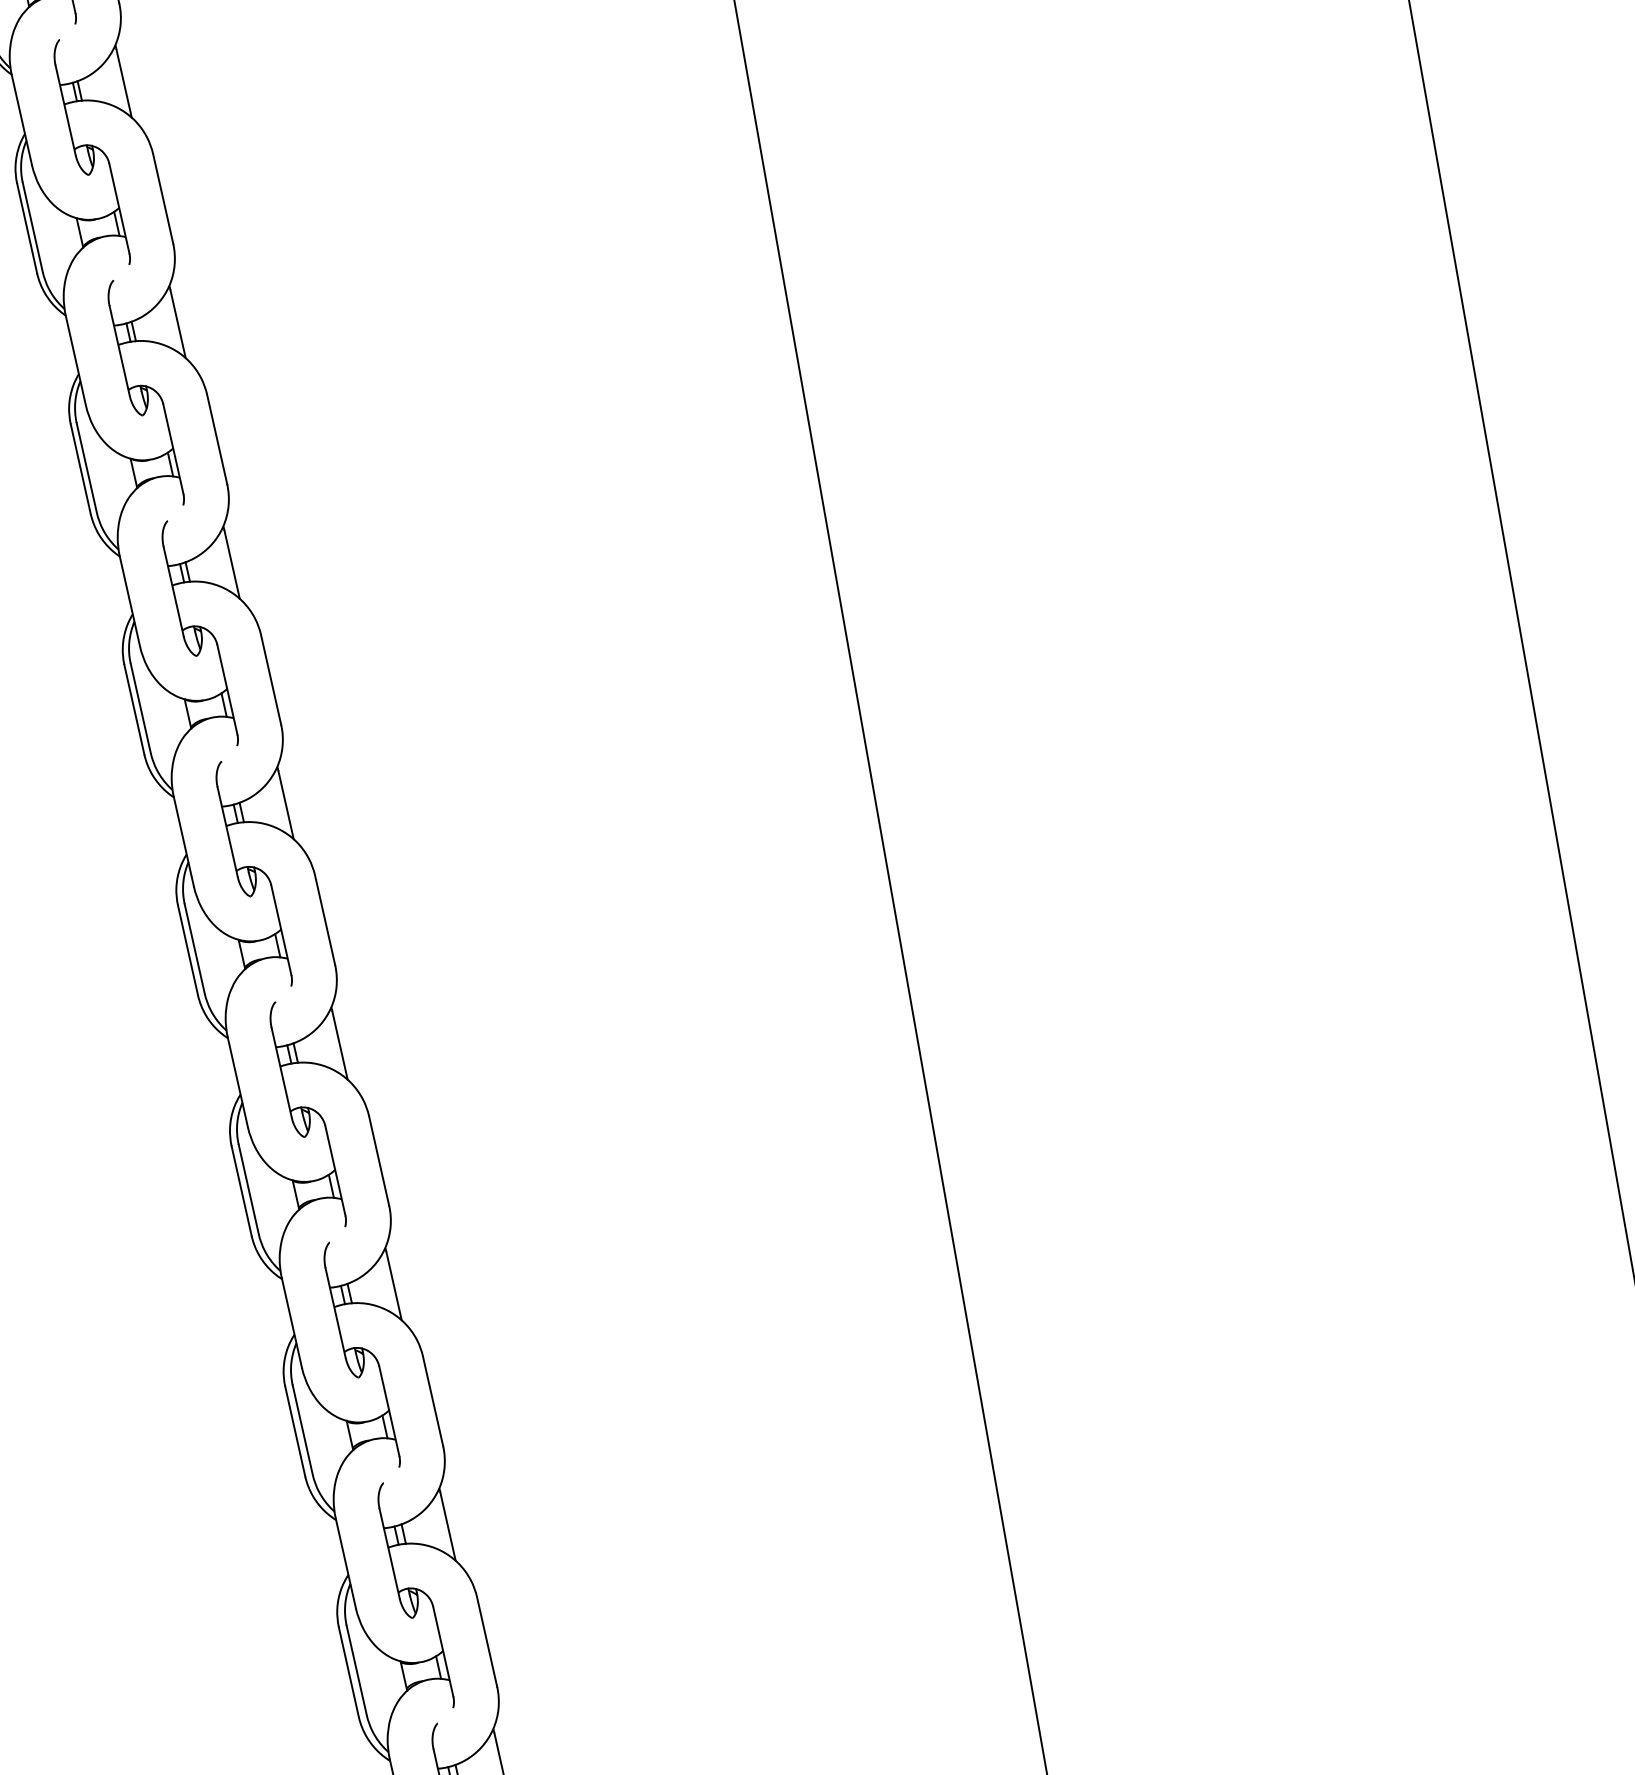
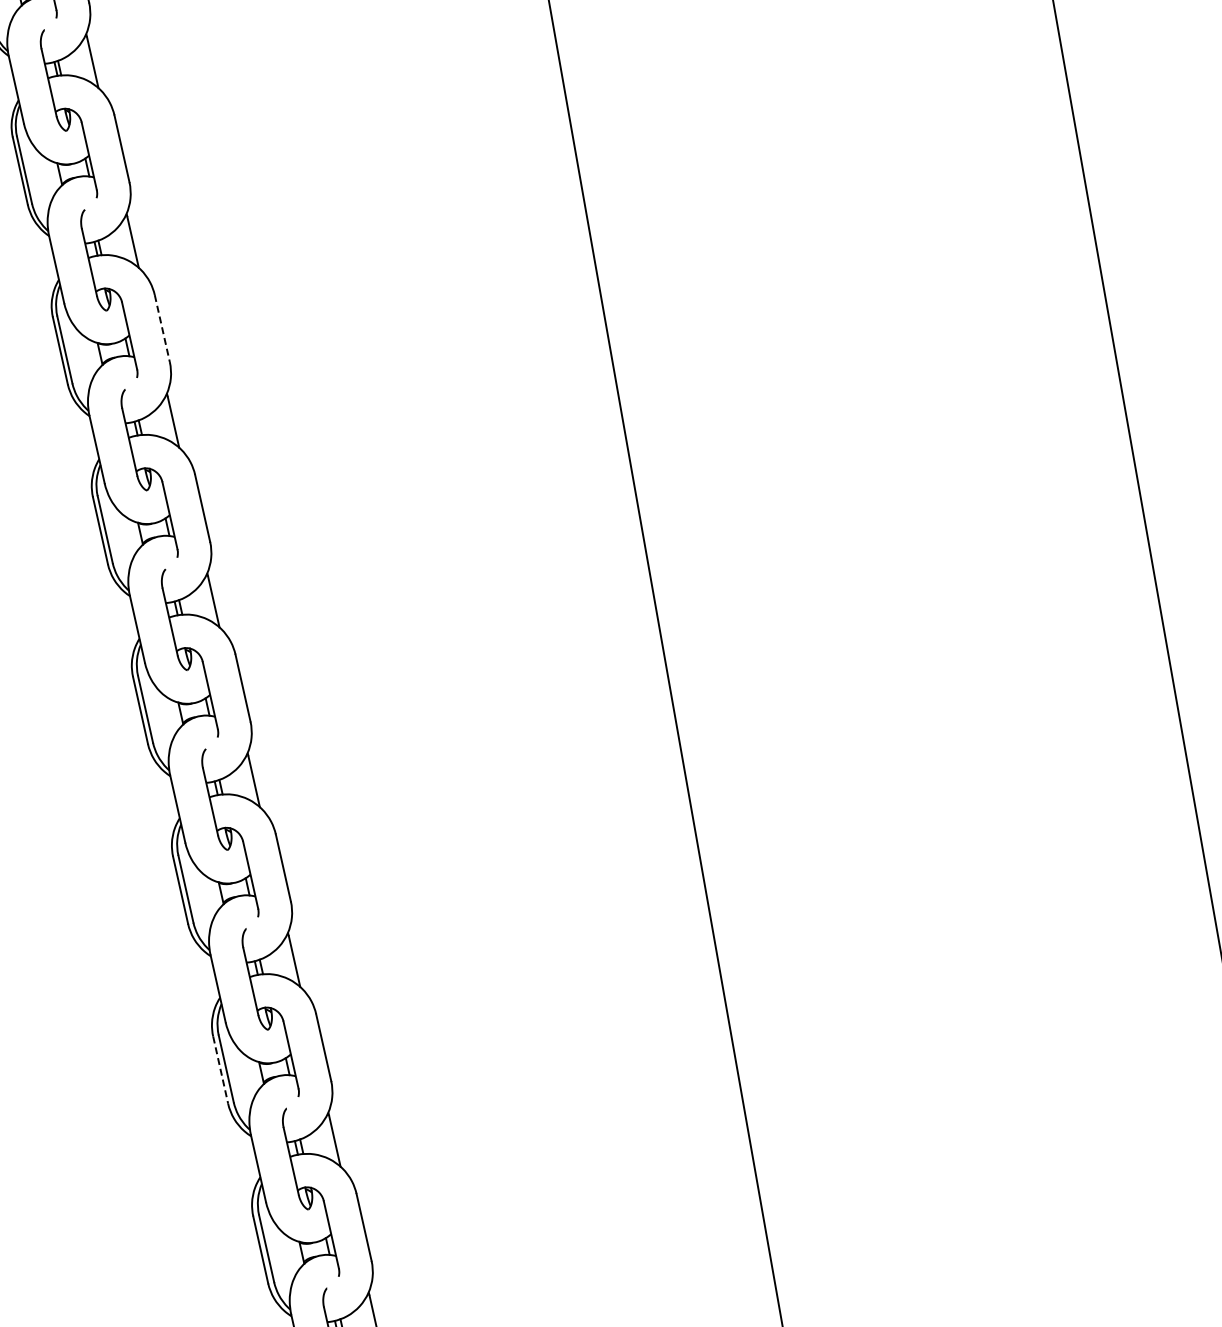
line: (217, 440) -> (162, 329), solid -> dashed
line: (295, 1432) -> (220, 1070), solid -> dashed

